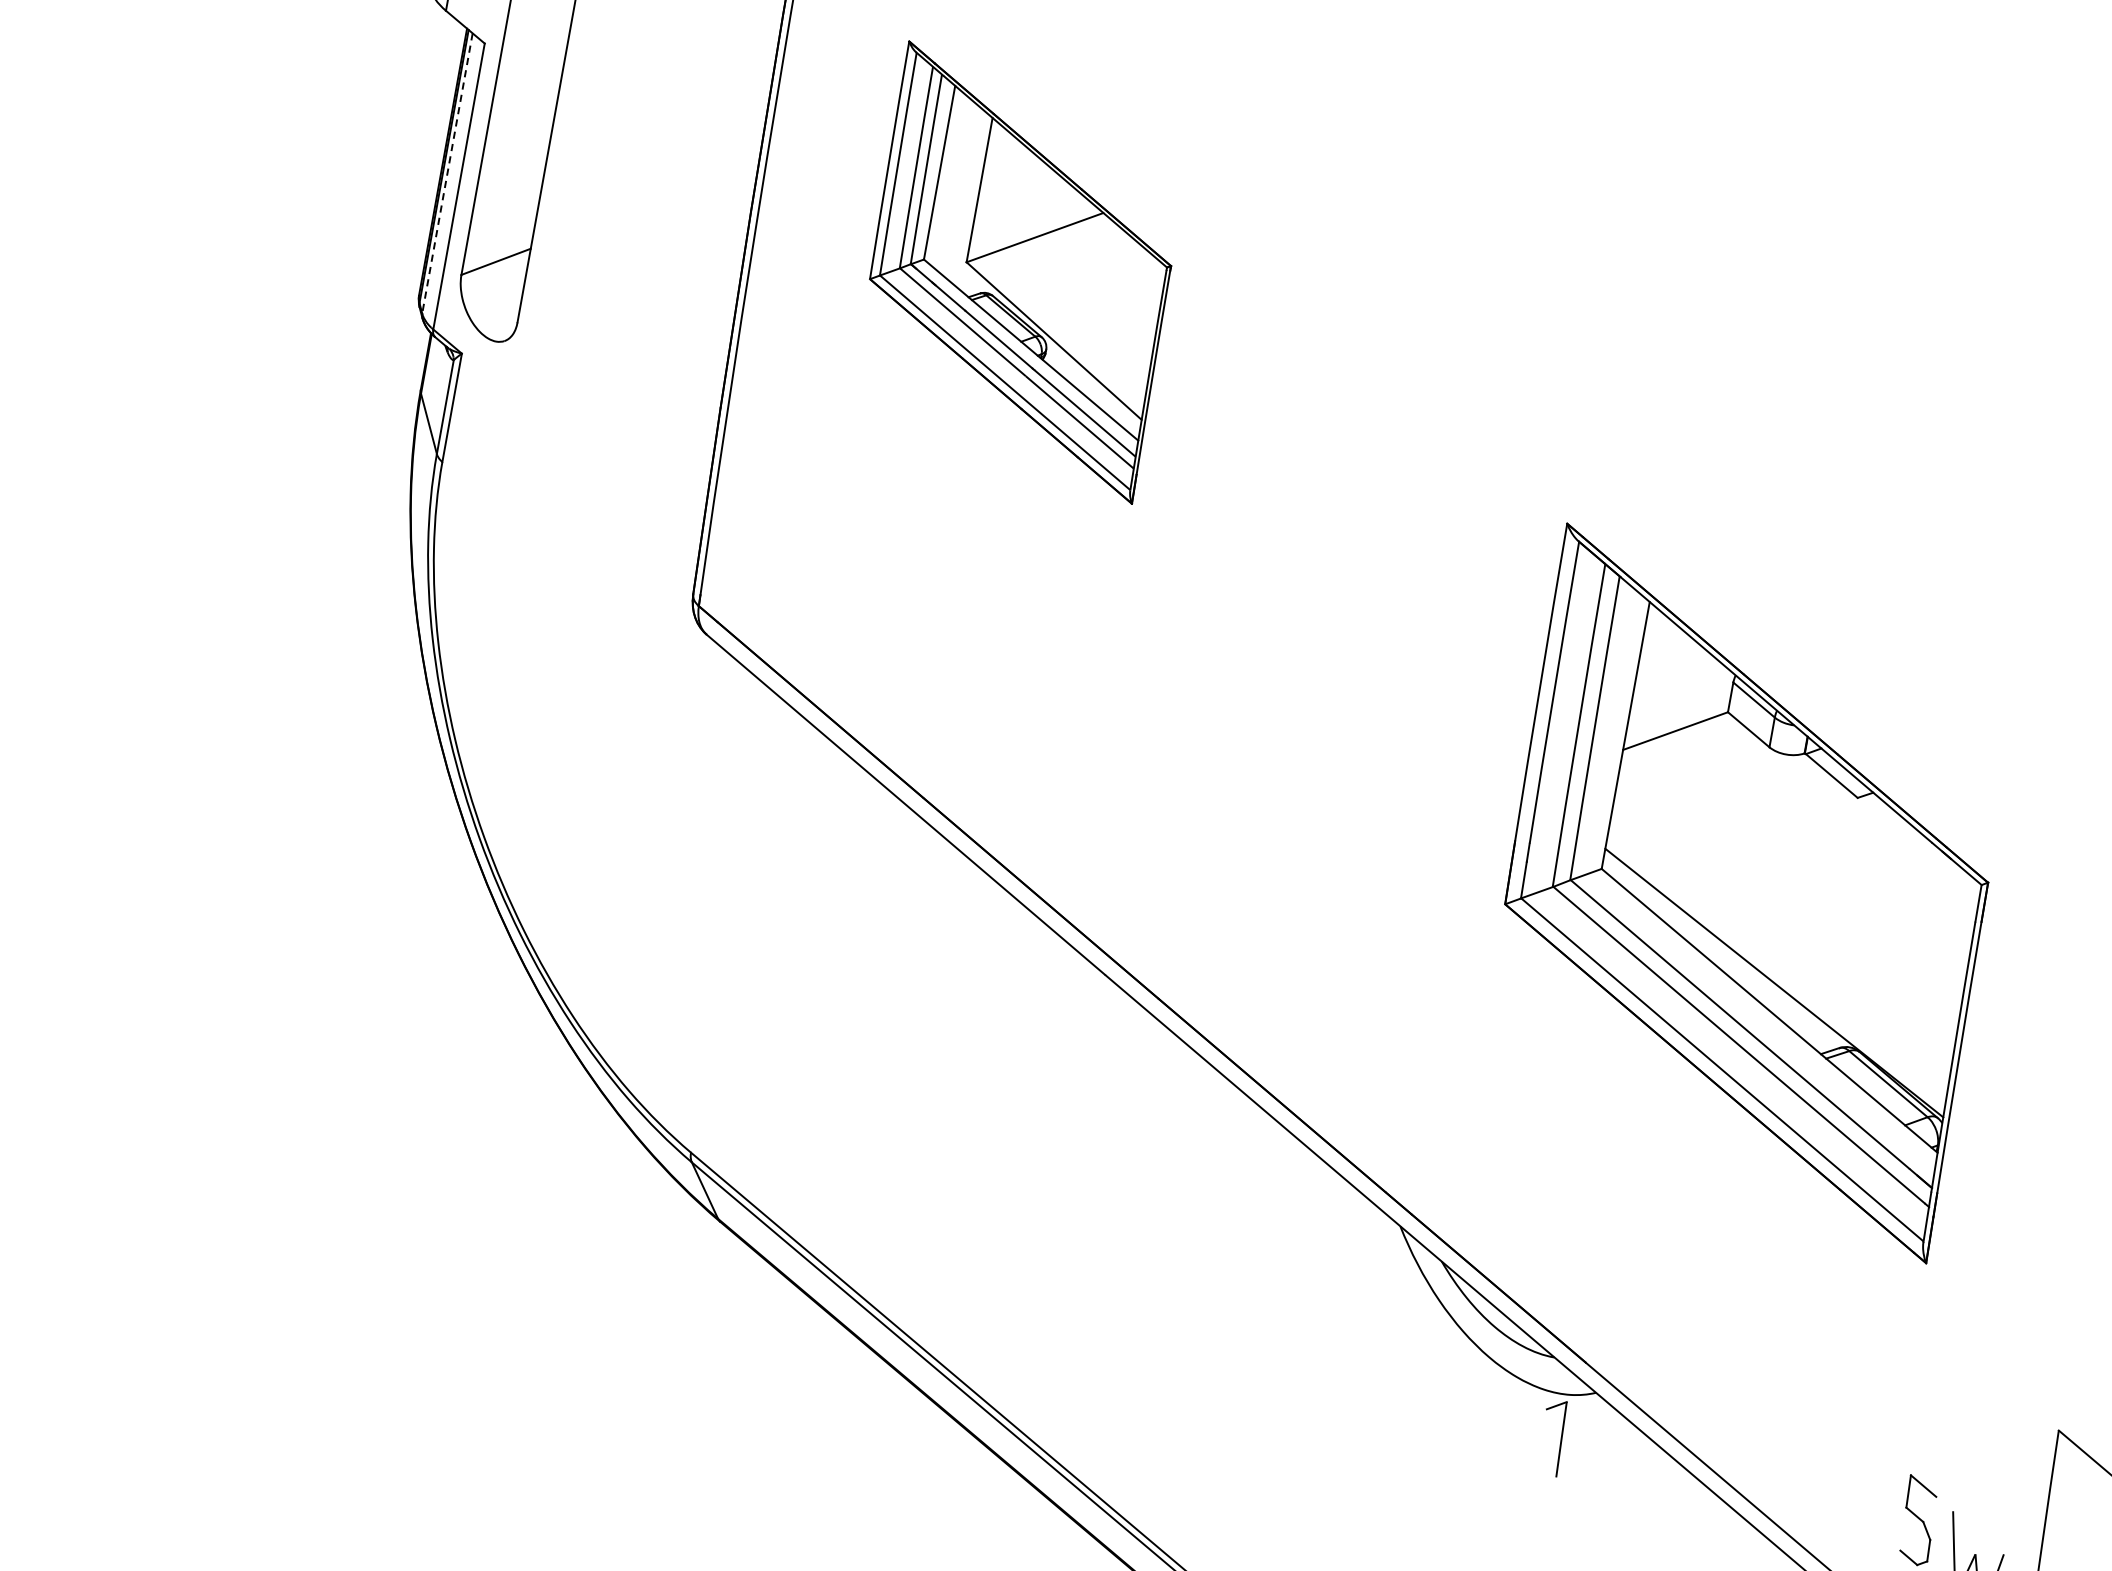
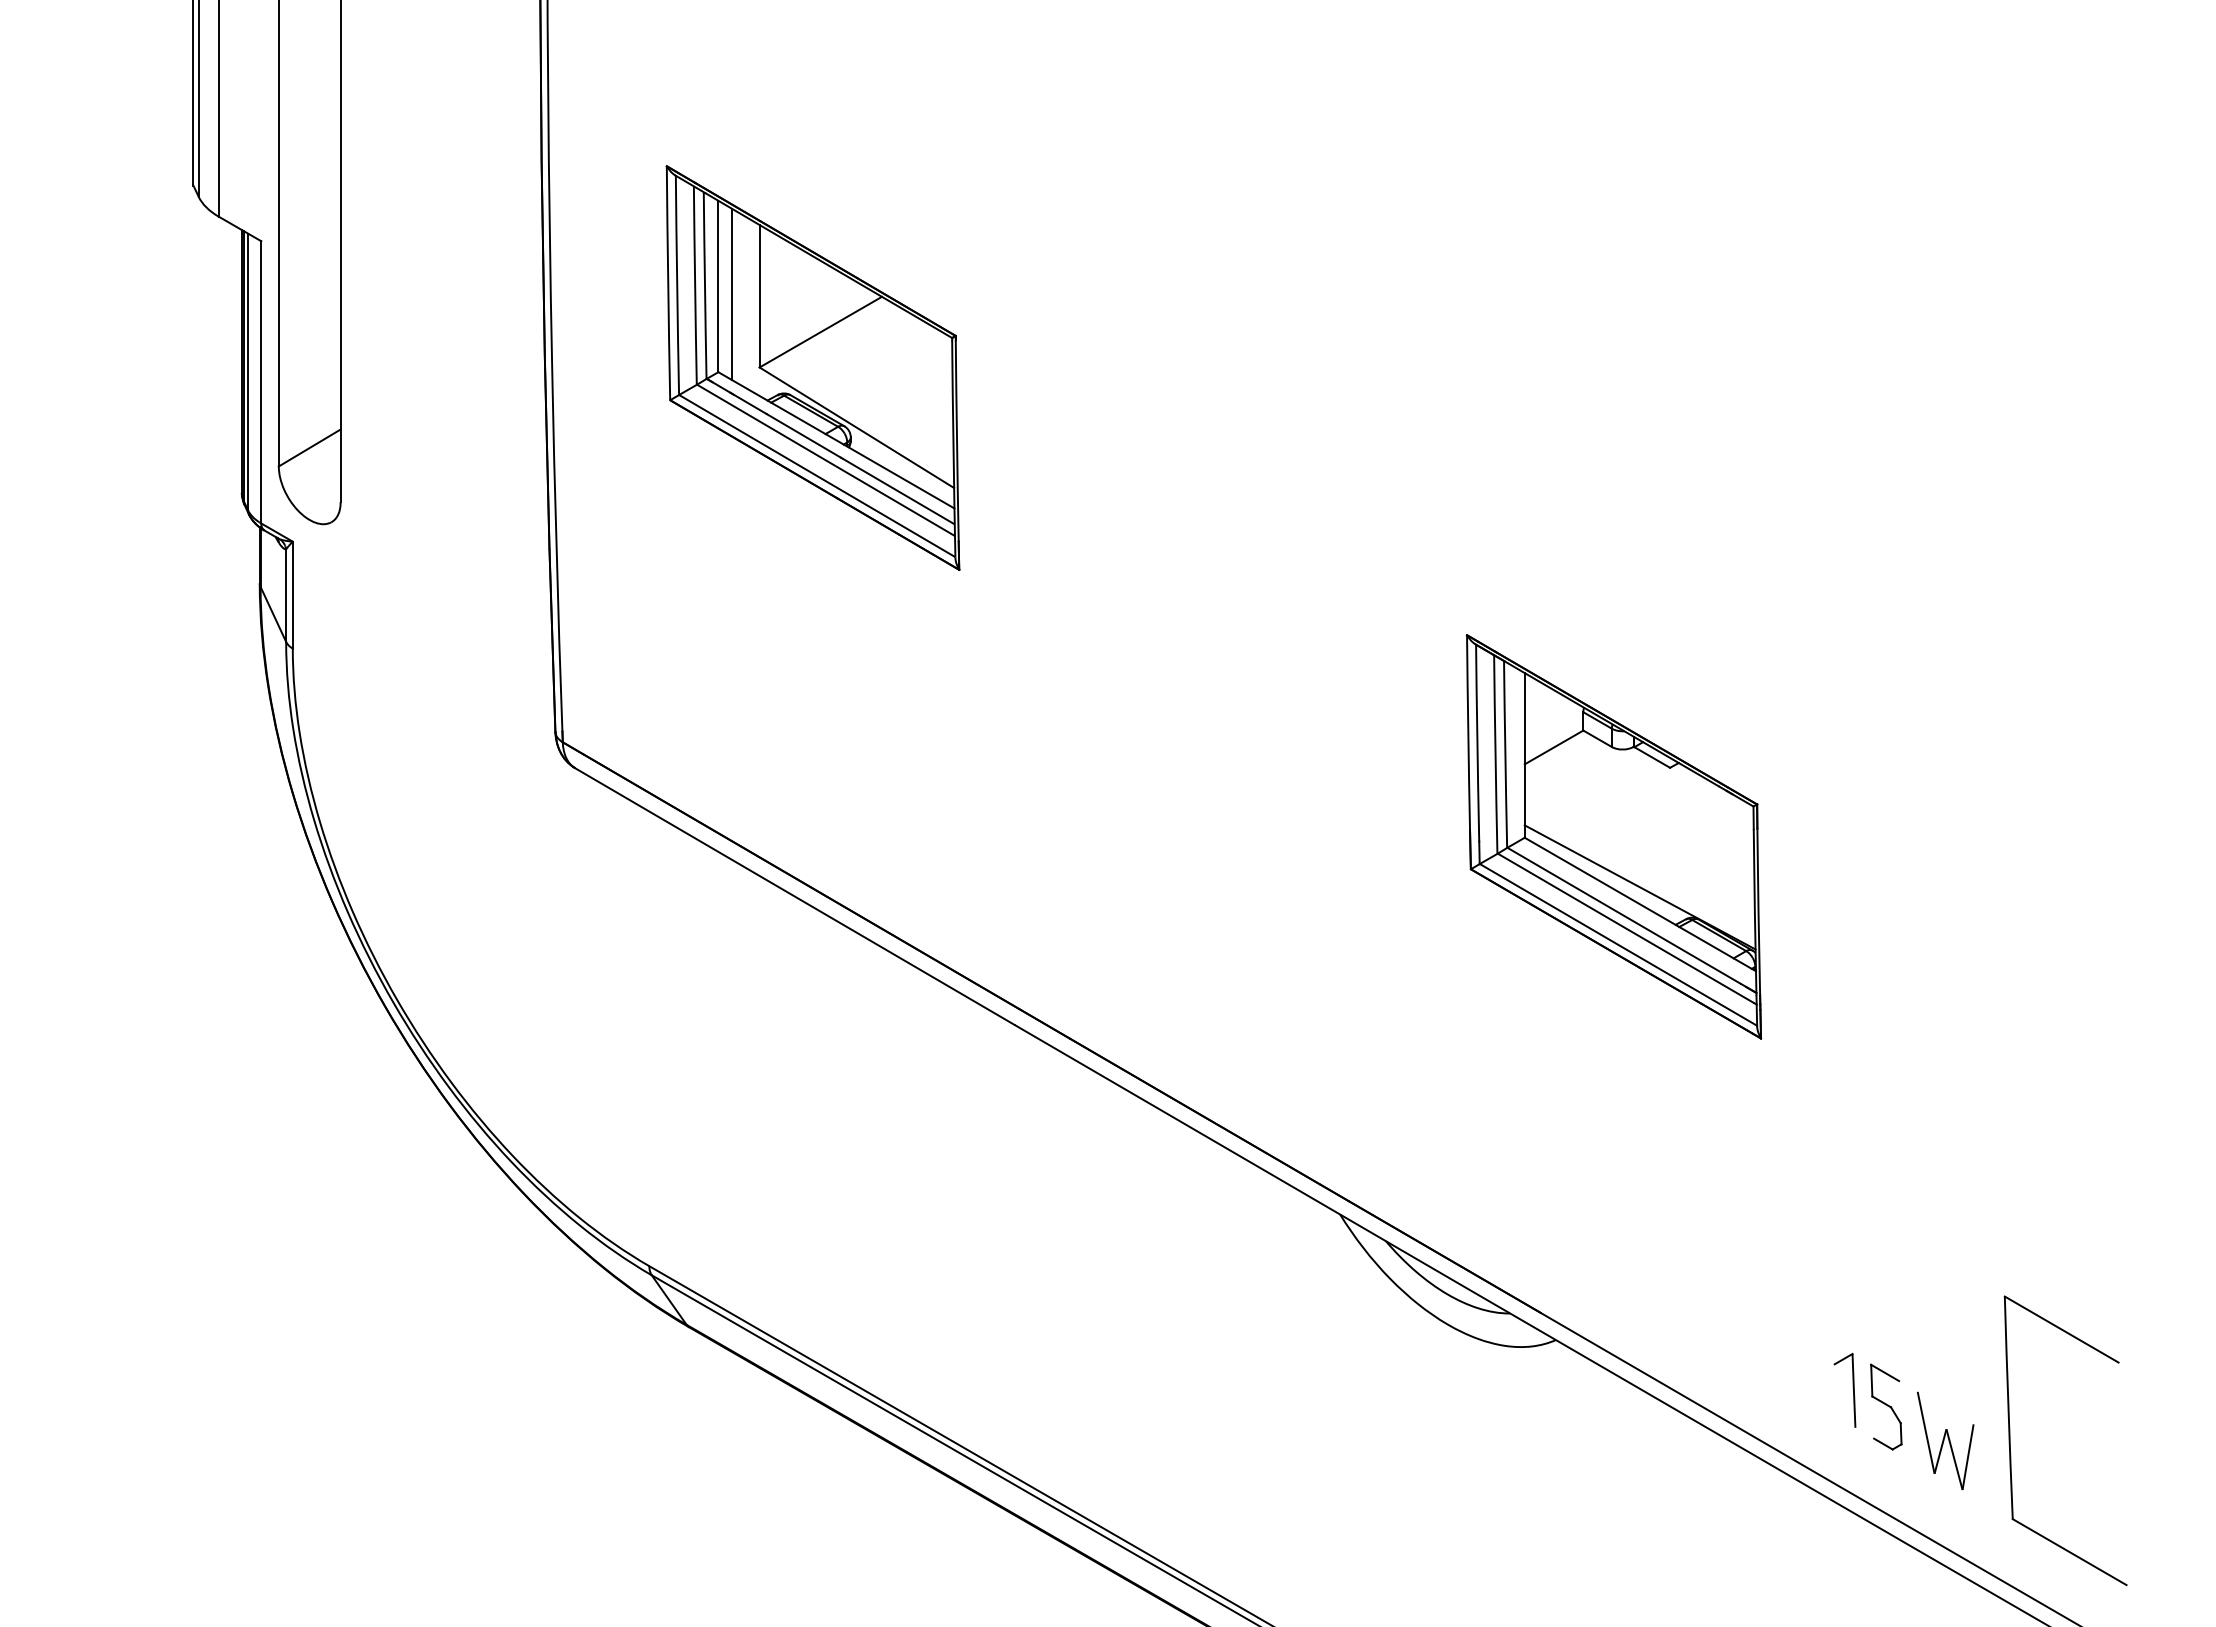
line: (447, 174) -> (248, 372), dashed -> solid
line: (951, 182) -> (731, 293), added
part: (1746, 893) -> (1613, 836), size x0.62
part: (1560, 1436) -> (1852, 1387), moved

